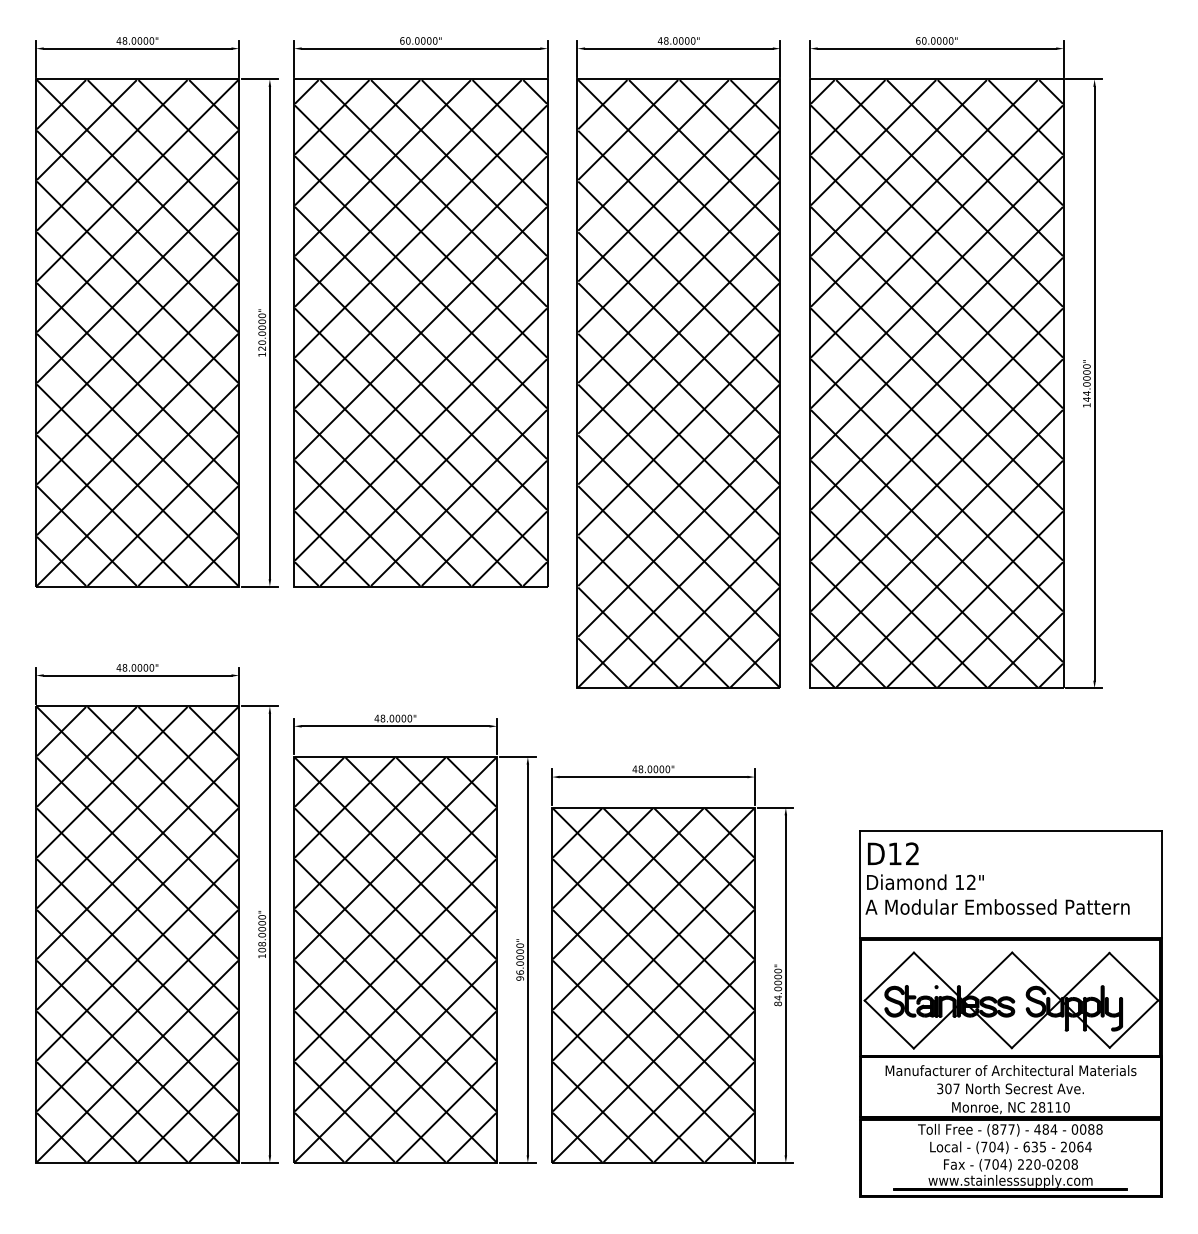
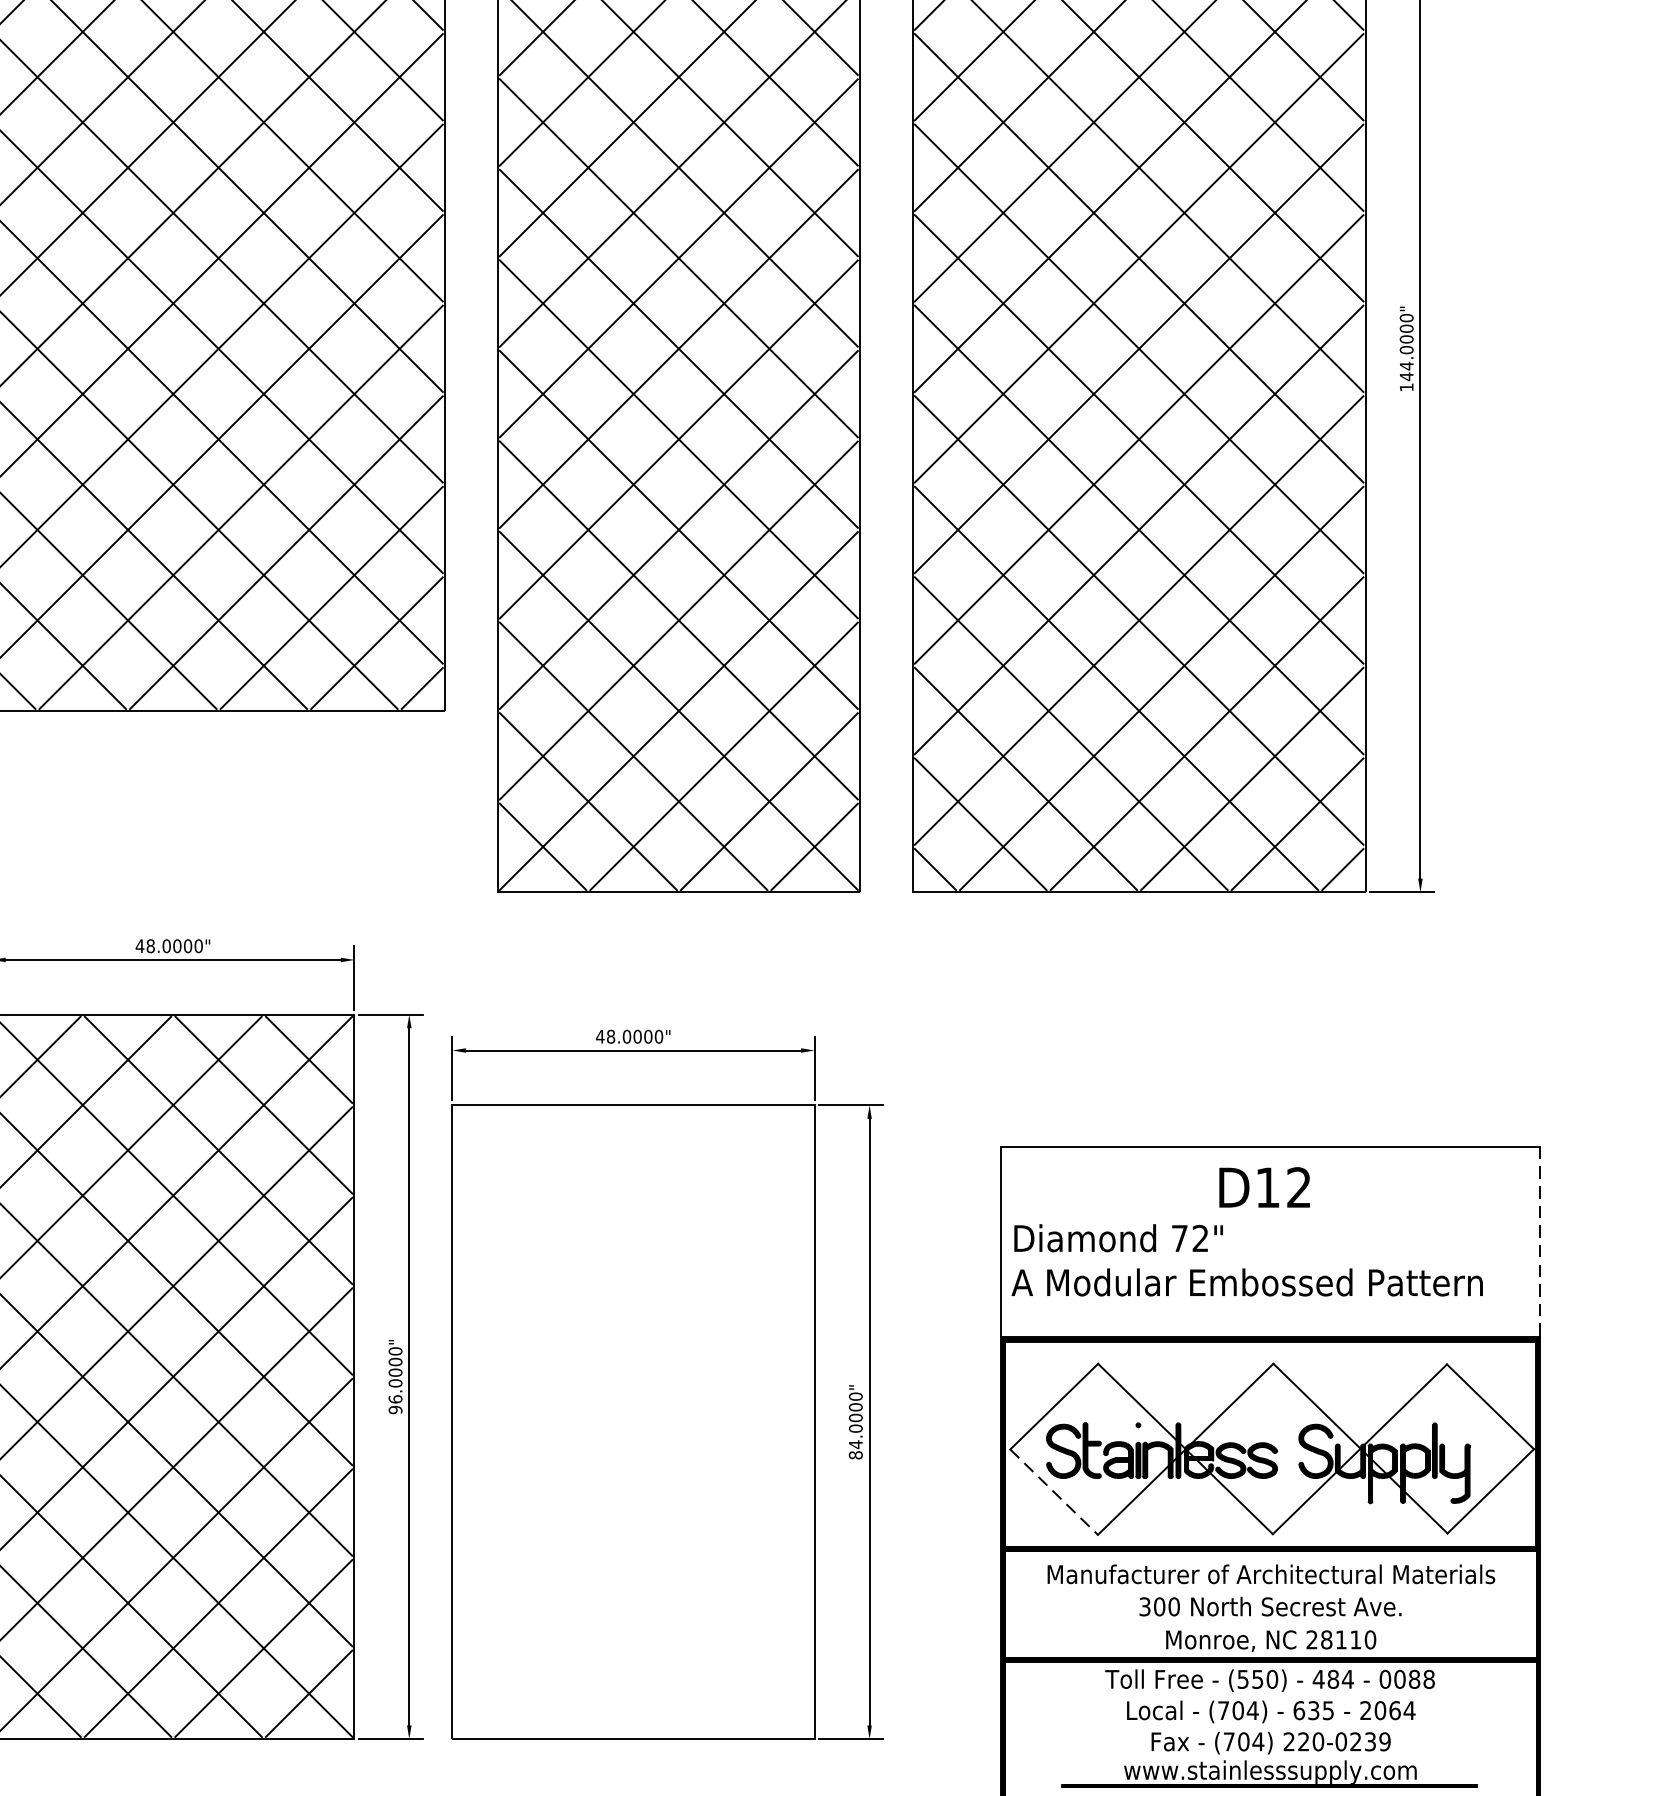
text: (893, 853) -> (1265, 1186), moved
text: (959, 882) -> (1179, 1238), 12" -> 72"
line: (1161, 884) -> (1539, 1242), solid -> dashed
hatch: (653, 985) -> (633, 1422), removed
line: (889, 1024) -> (1054, 1492), solid -> dashed
text: (956, 1088) -> (1174, 1606), 307 -> 300
text: (1003, 1129) -> (1257, 1679), (877) -> (550)
text: (1070, 1164) -> (1377, 1741), 220-0208 -> 220-0239

